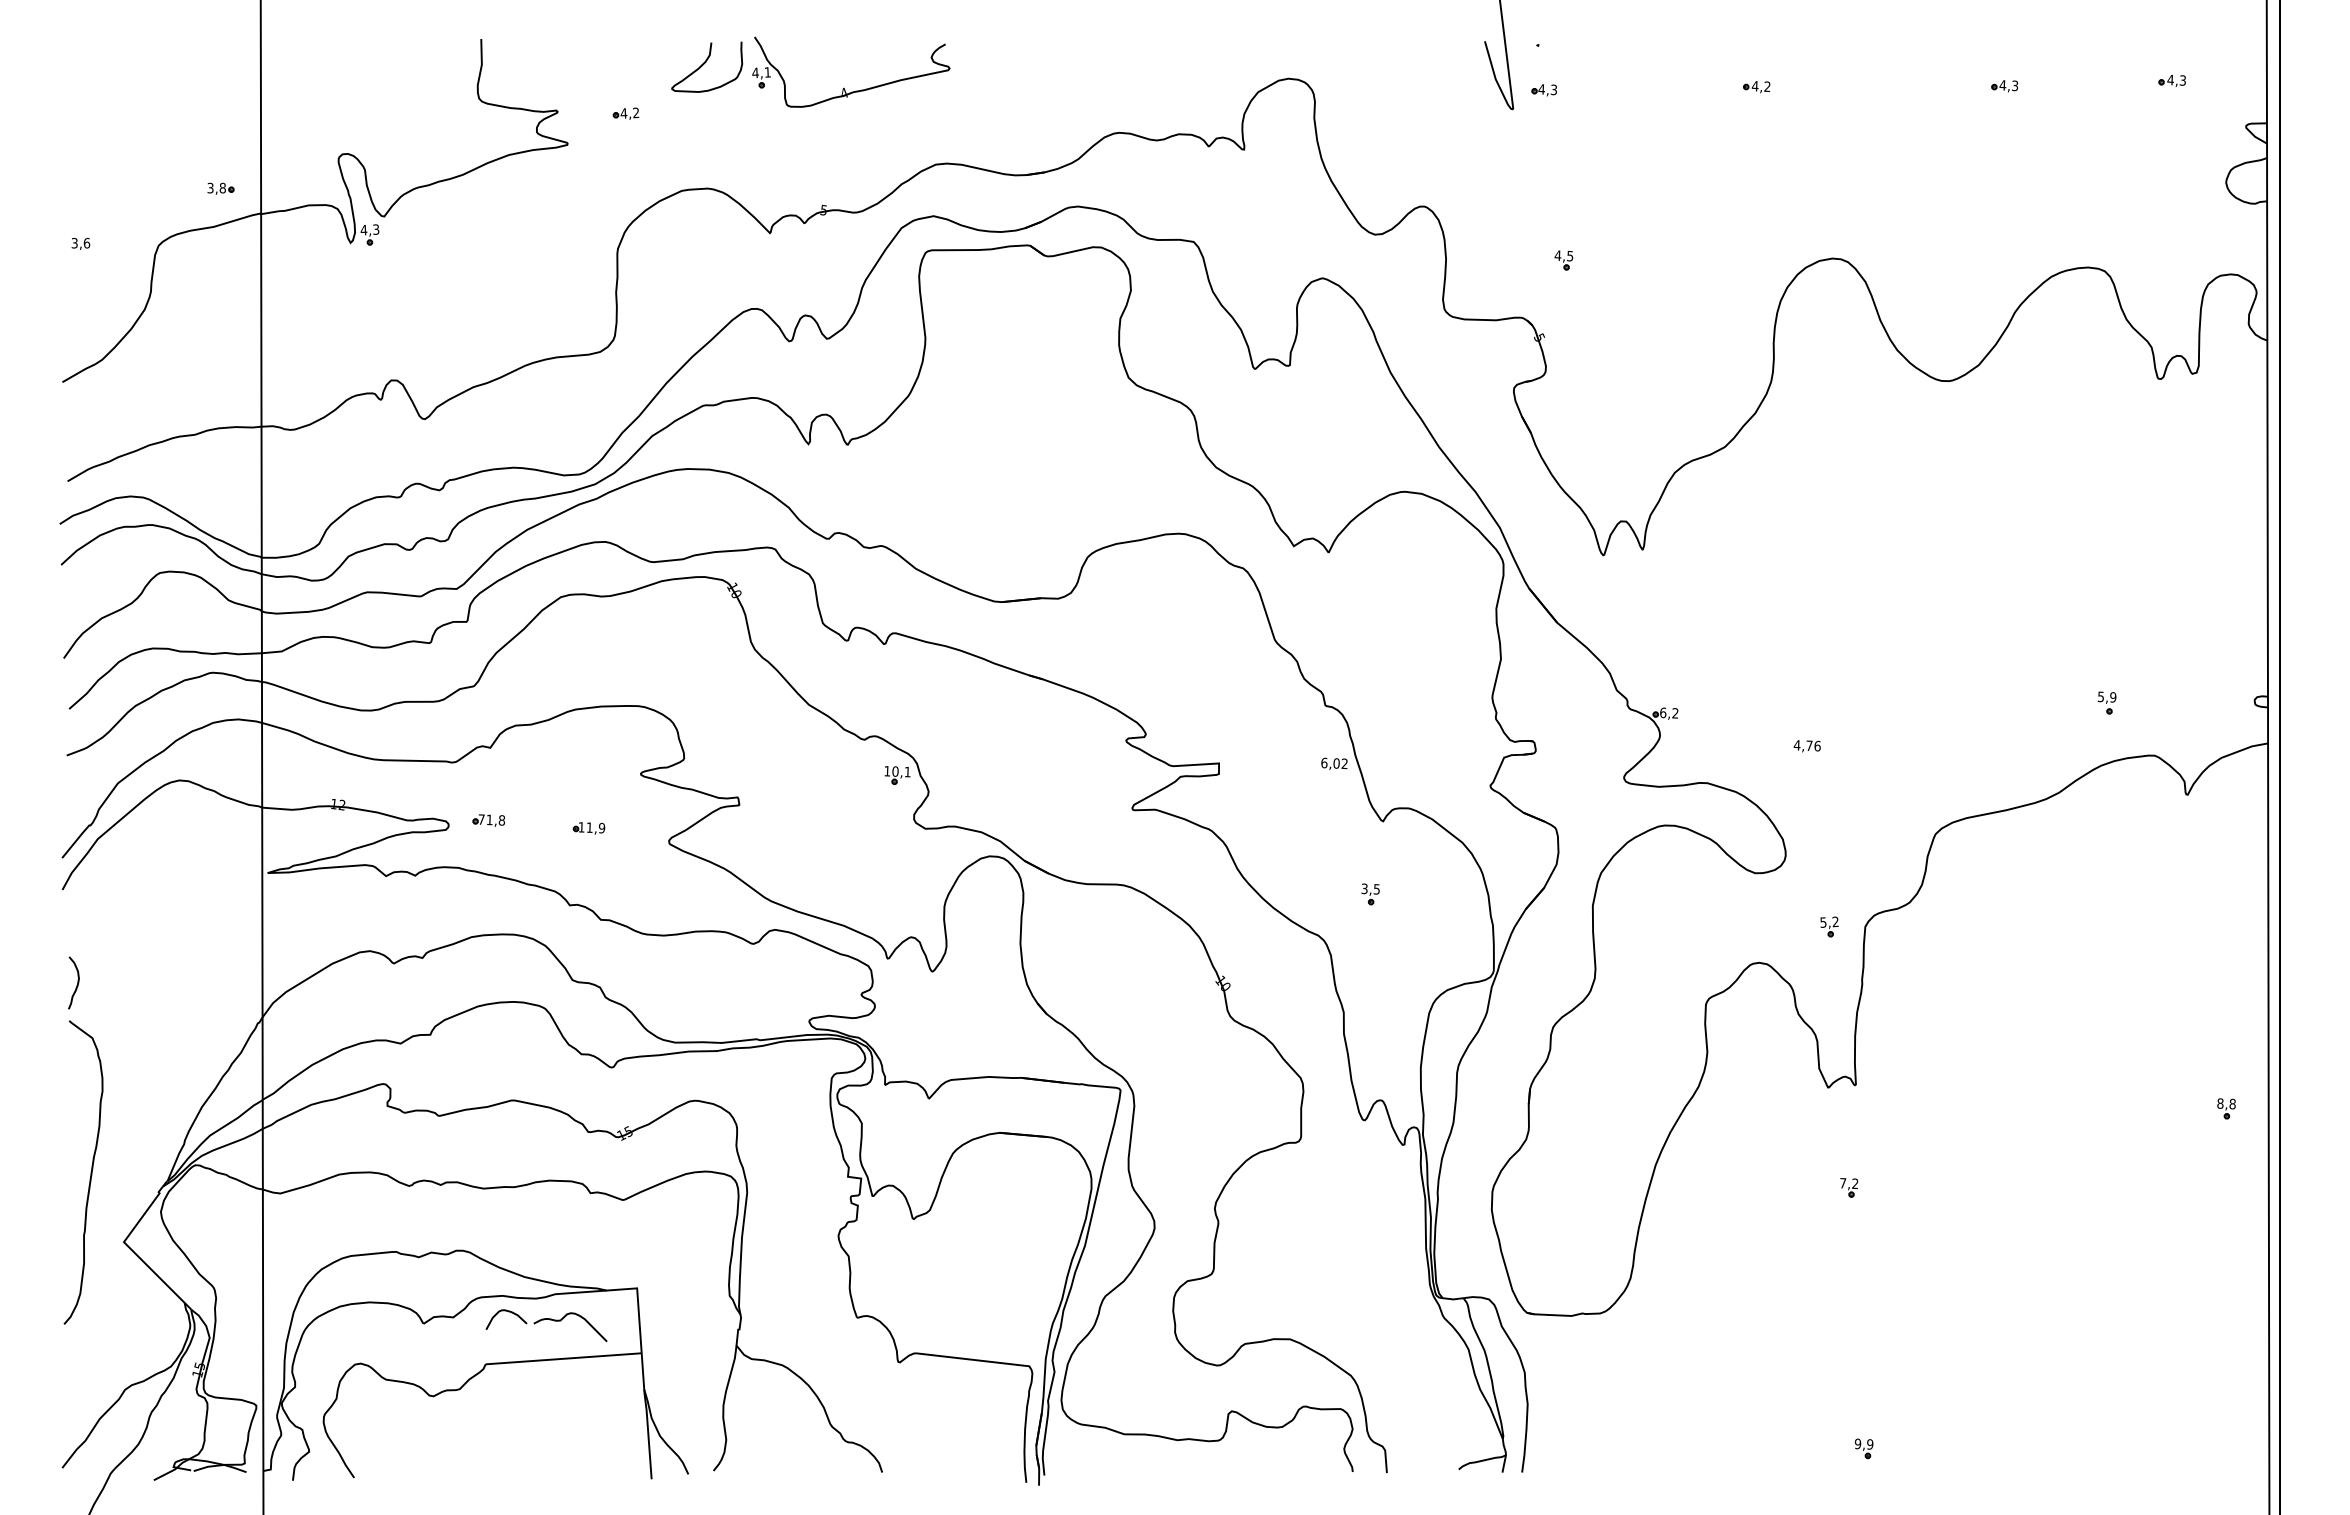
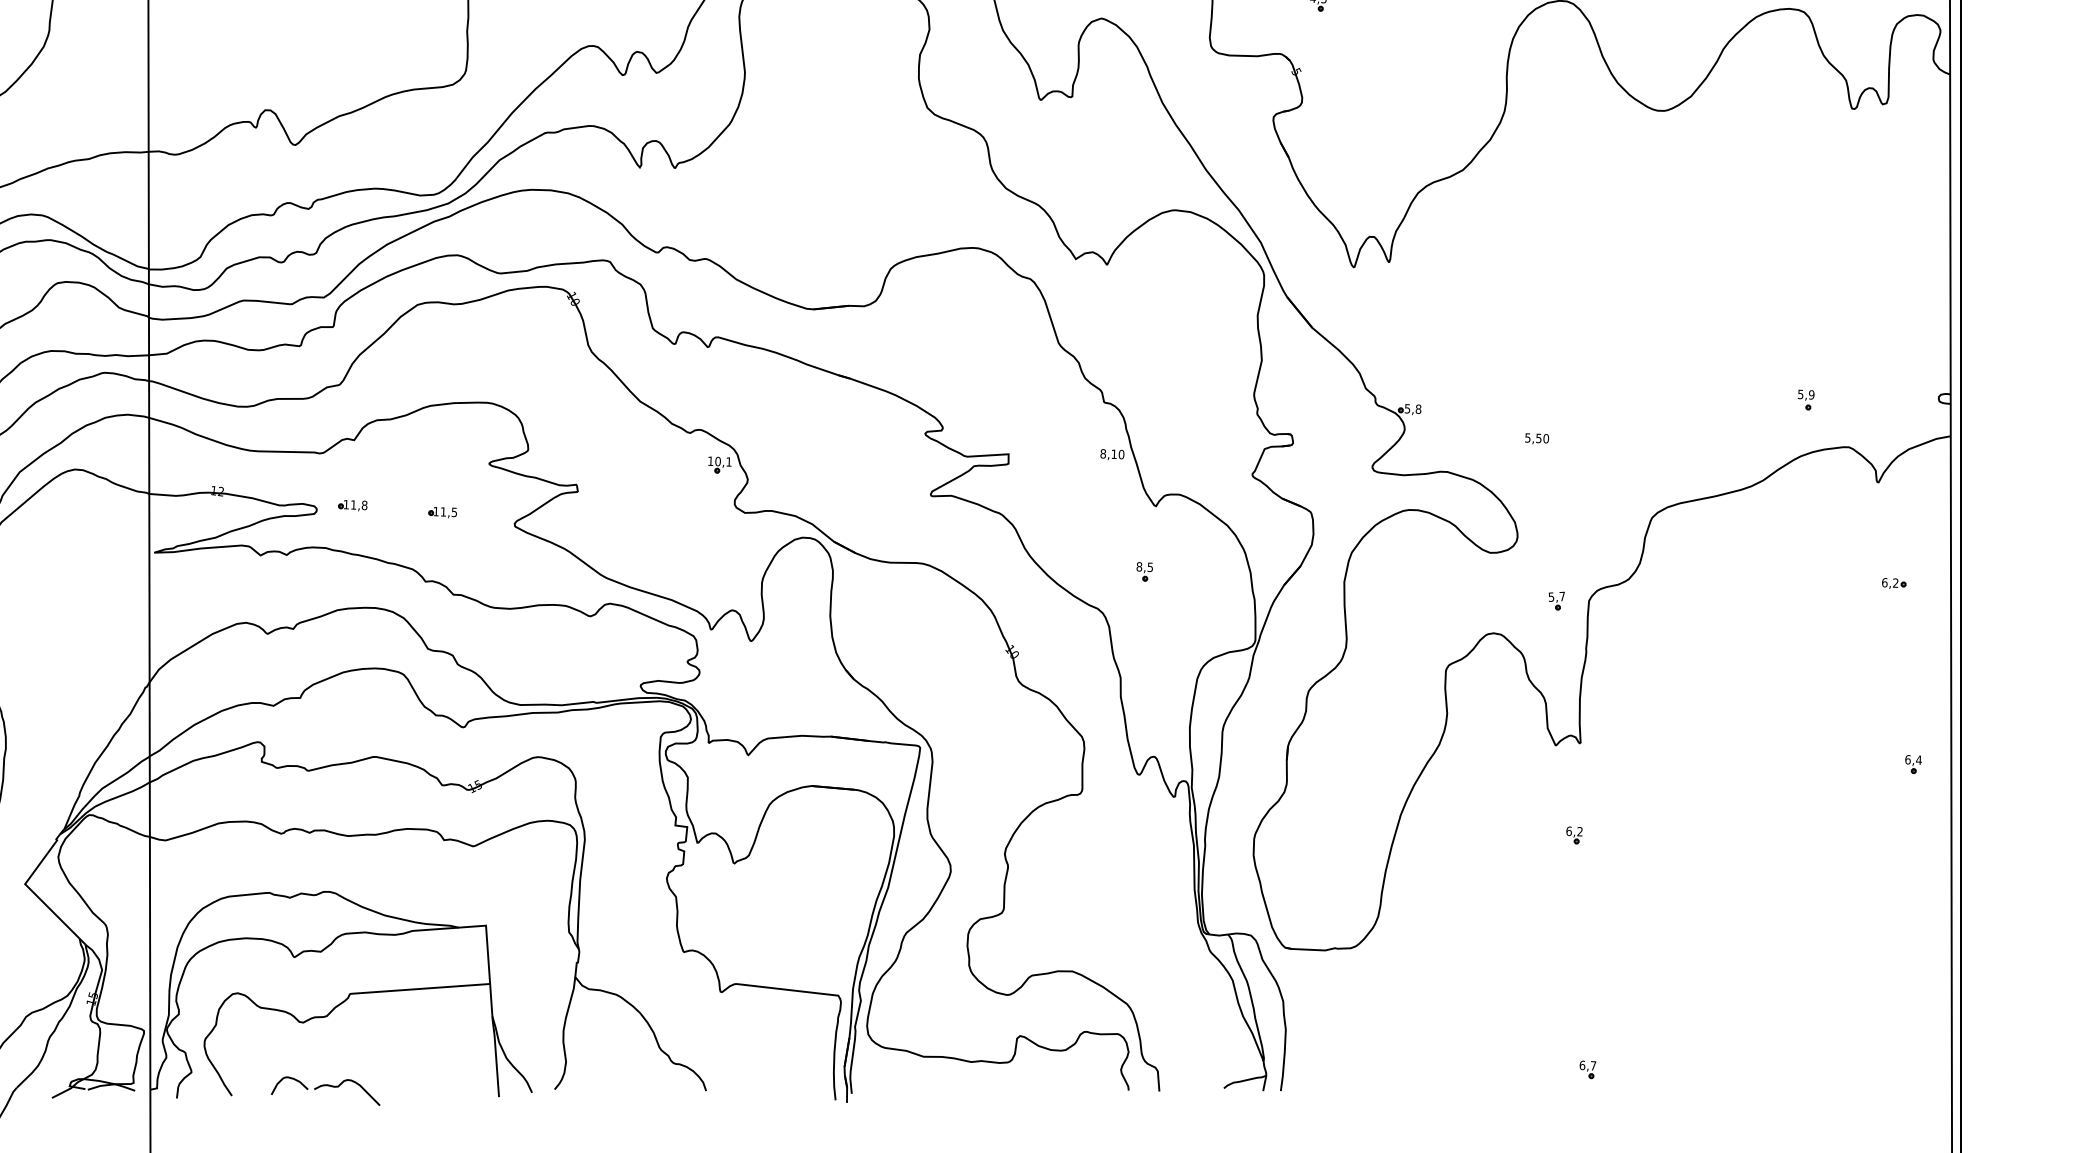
text: (1669, 712) -> (1413, 408), 6,2 -> 5,8
text: (1806, 745) -> (1536, 438), 4,76 -> 5,50
text: (1334, 763) -> (1112, 454), 6,02 -> 8,10
text: (481, 819) -> (346, 504), 71,8 -> 11,8
text: (601, 827) -> (454, 511), 11,9 -> 11,5
text: (1364, 888) -> (1139, 566), 3,5 -> 8,5
part: (2204, 907) -> (1893, 583), added
text: (1835, 921) -> (1562, 596), 5,2 -> 5,7
text: (2226, 1103) -> (1913, 759), 8,8 -> 6,4
text: (1843, 1183) -> (1569, 831), 7,2 -> 6,2
part: (546, 1325) -> (325, 1091), moved
text: (1863, 1443) -> (1587, 1065), 9,9 -> 6,7

